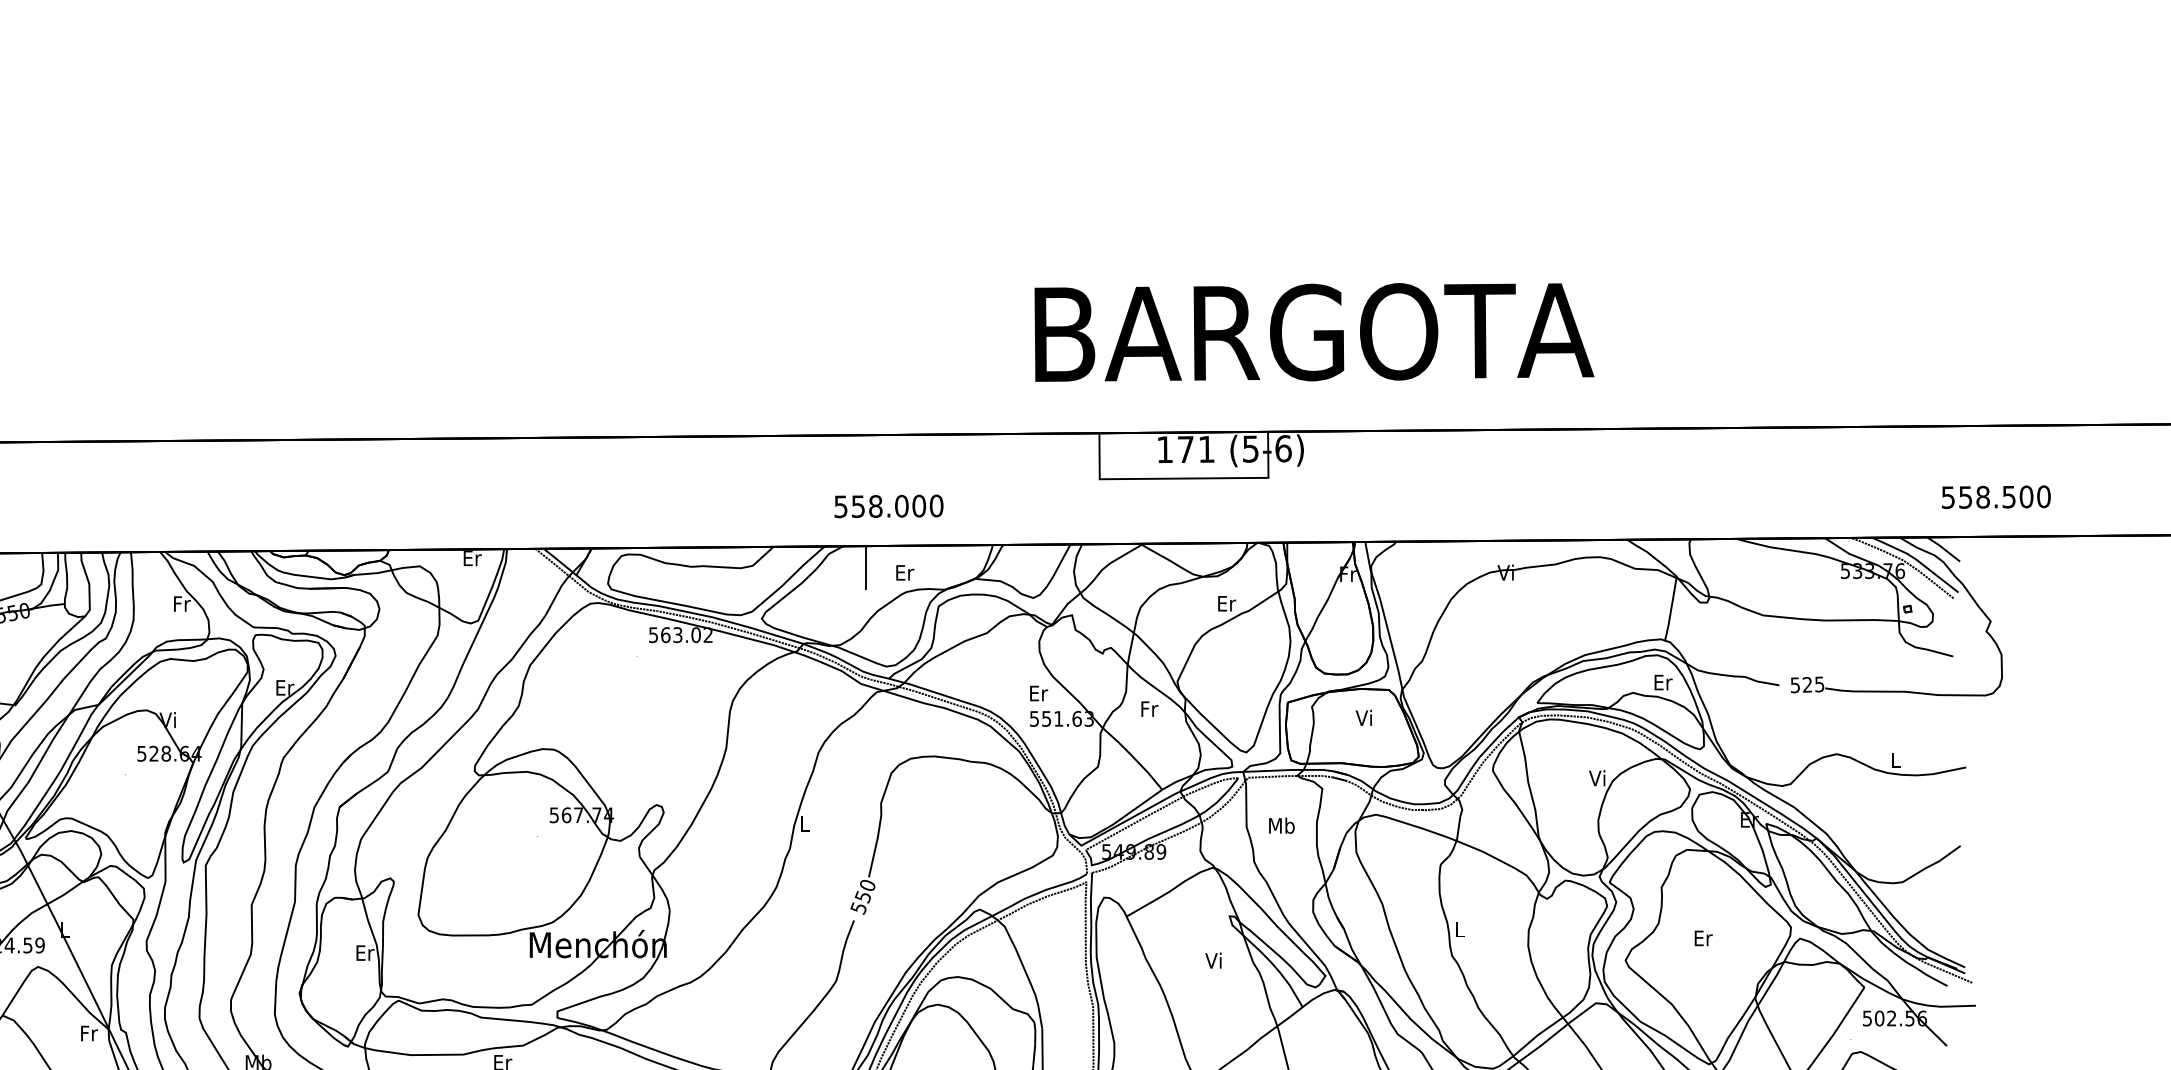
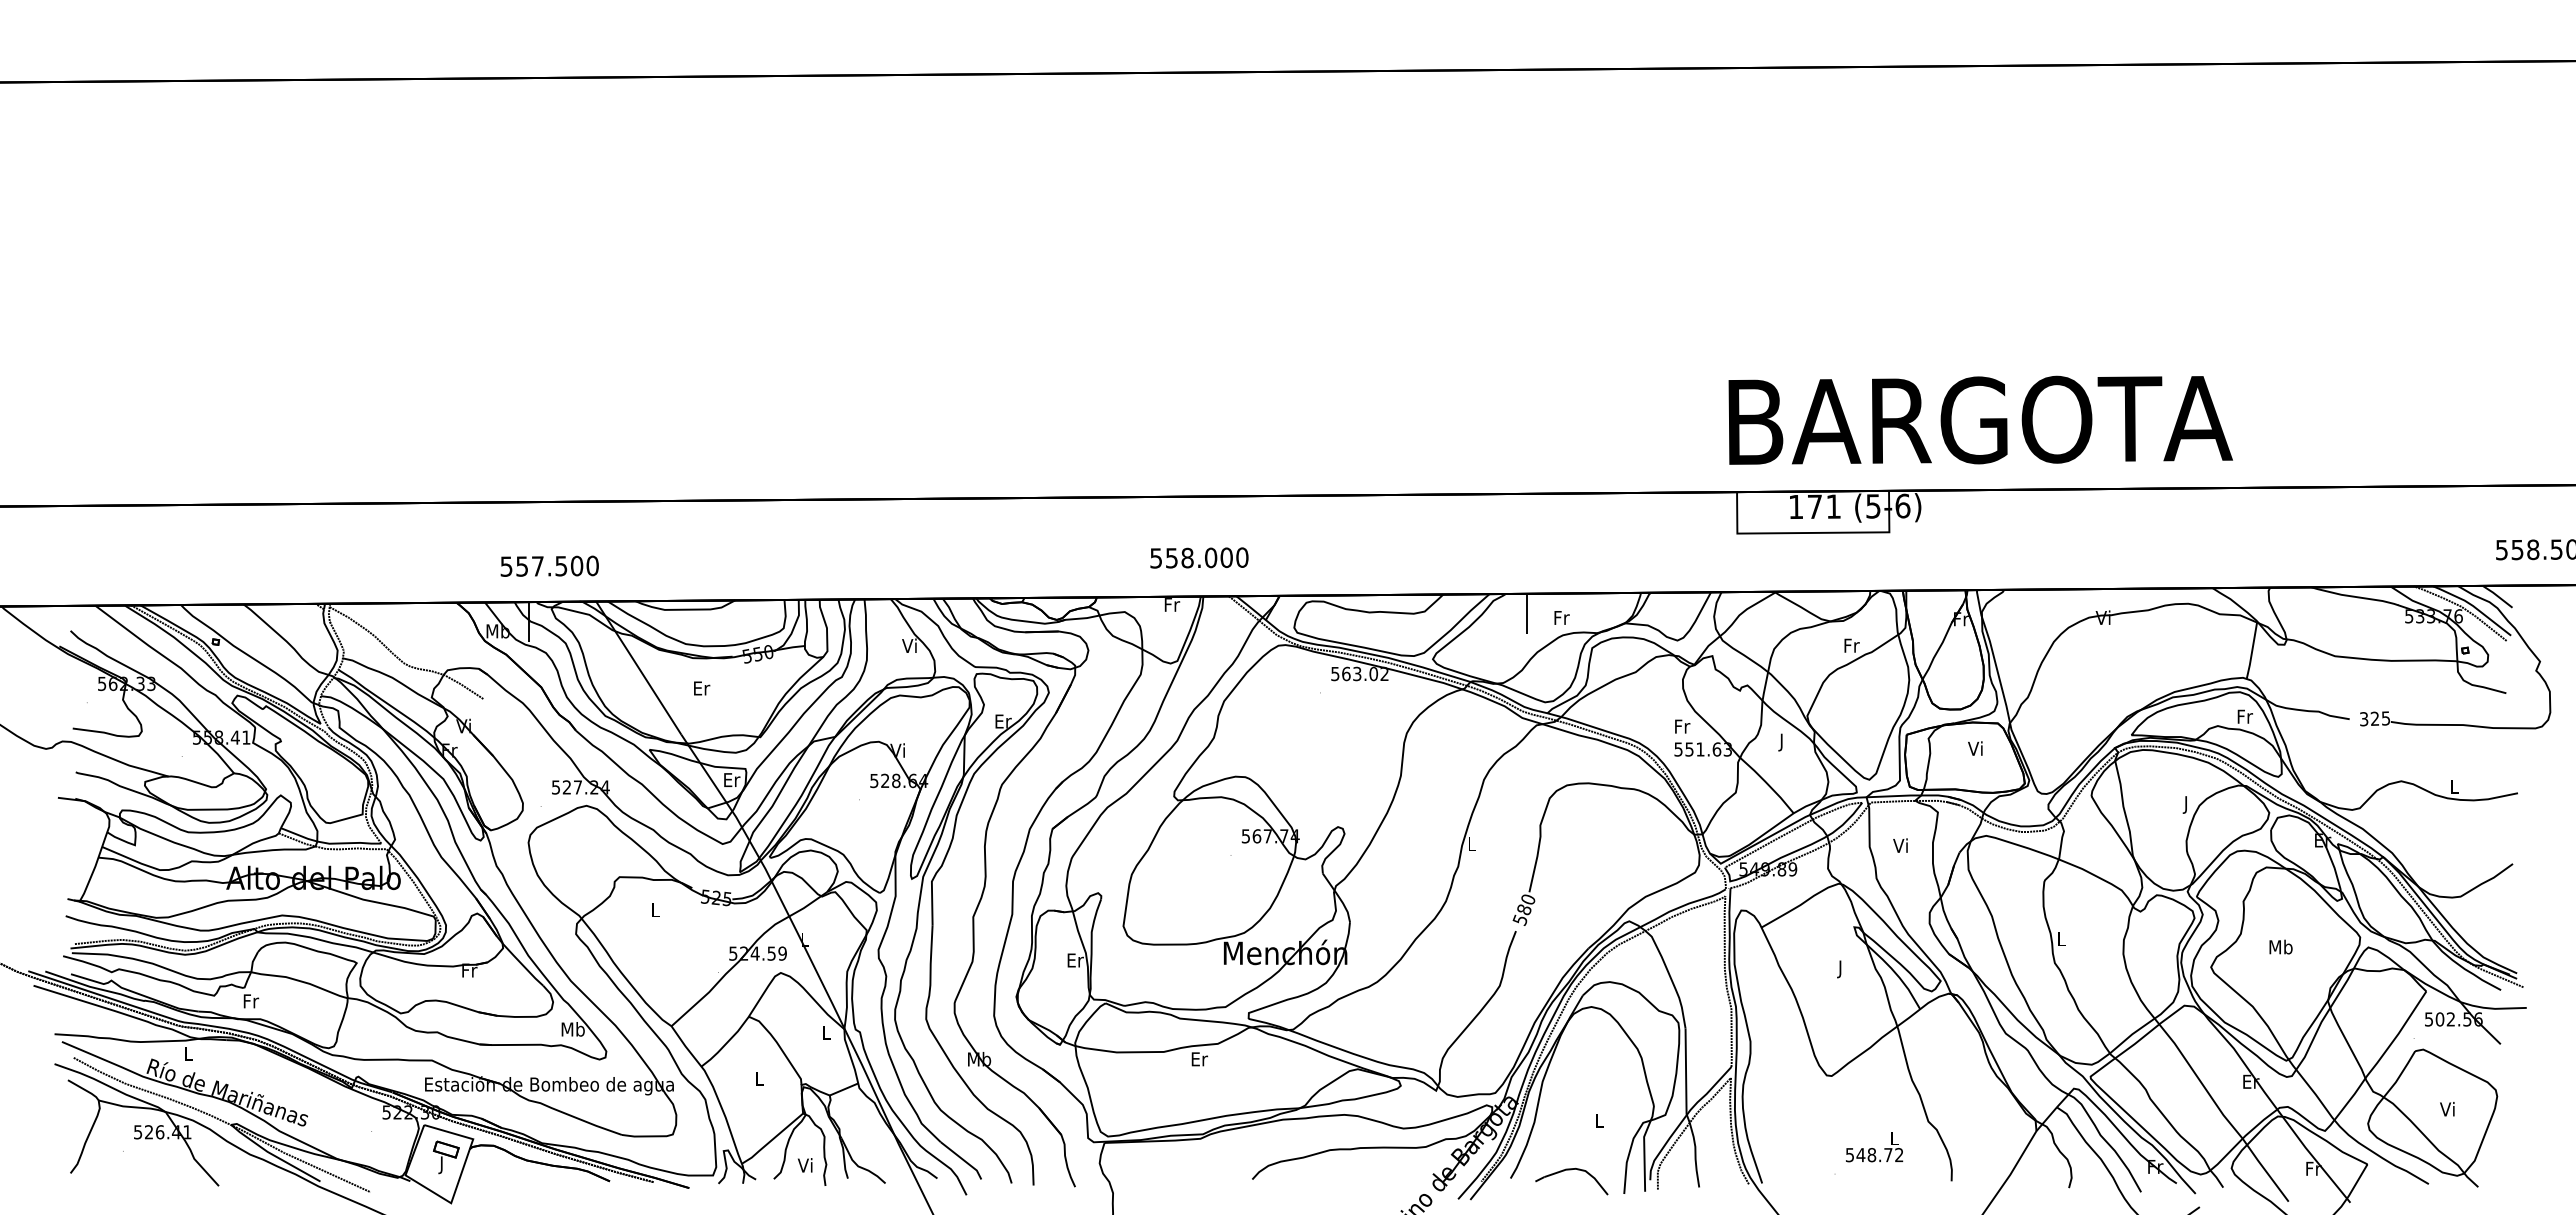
text: (1314, 331) -> (1980, 419), moved
text: (889, 505) -> (1199, 557), moved
text: (472, 557) -> (1172, 604), Er -> Fr
text: (905, 572) -> (1562, 617), Er -> Fr
text: (182, 603) -> (910, 645), Fr -> Vi
text: (1227, 603) -> (1852, 645), Er -> Fr
text: (1663, 682) -> (2245, 716), Er -> Fr
text: (1795, 684) -> (2364, 718), 525 -> 325
text: (1038, 693) -> (1682, 726), Er -> Fr
text: (1149, 711) -> (1782, 742), Fr -> J
text: (1597, 779) -> (2185, 804), Vi -> J
text: (1281, 825) -> (1901, 845), Mb -> Vi
text: (862, 896) -> (1523, 909), 550 -> 580
text: (1702, 937) -> (2280, 946), Er -> Mb
text: (1213, 963) -> (1839, 969), Vi -> J
text: (88, 1033) -> (826, 1032), Fr -> L

